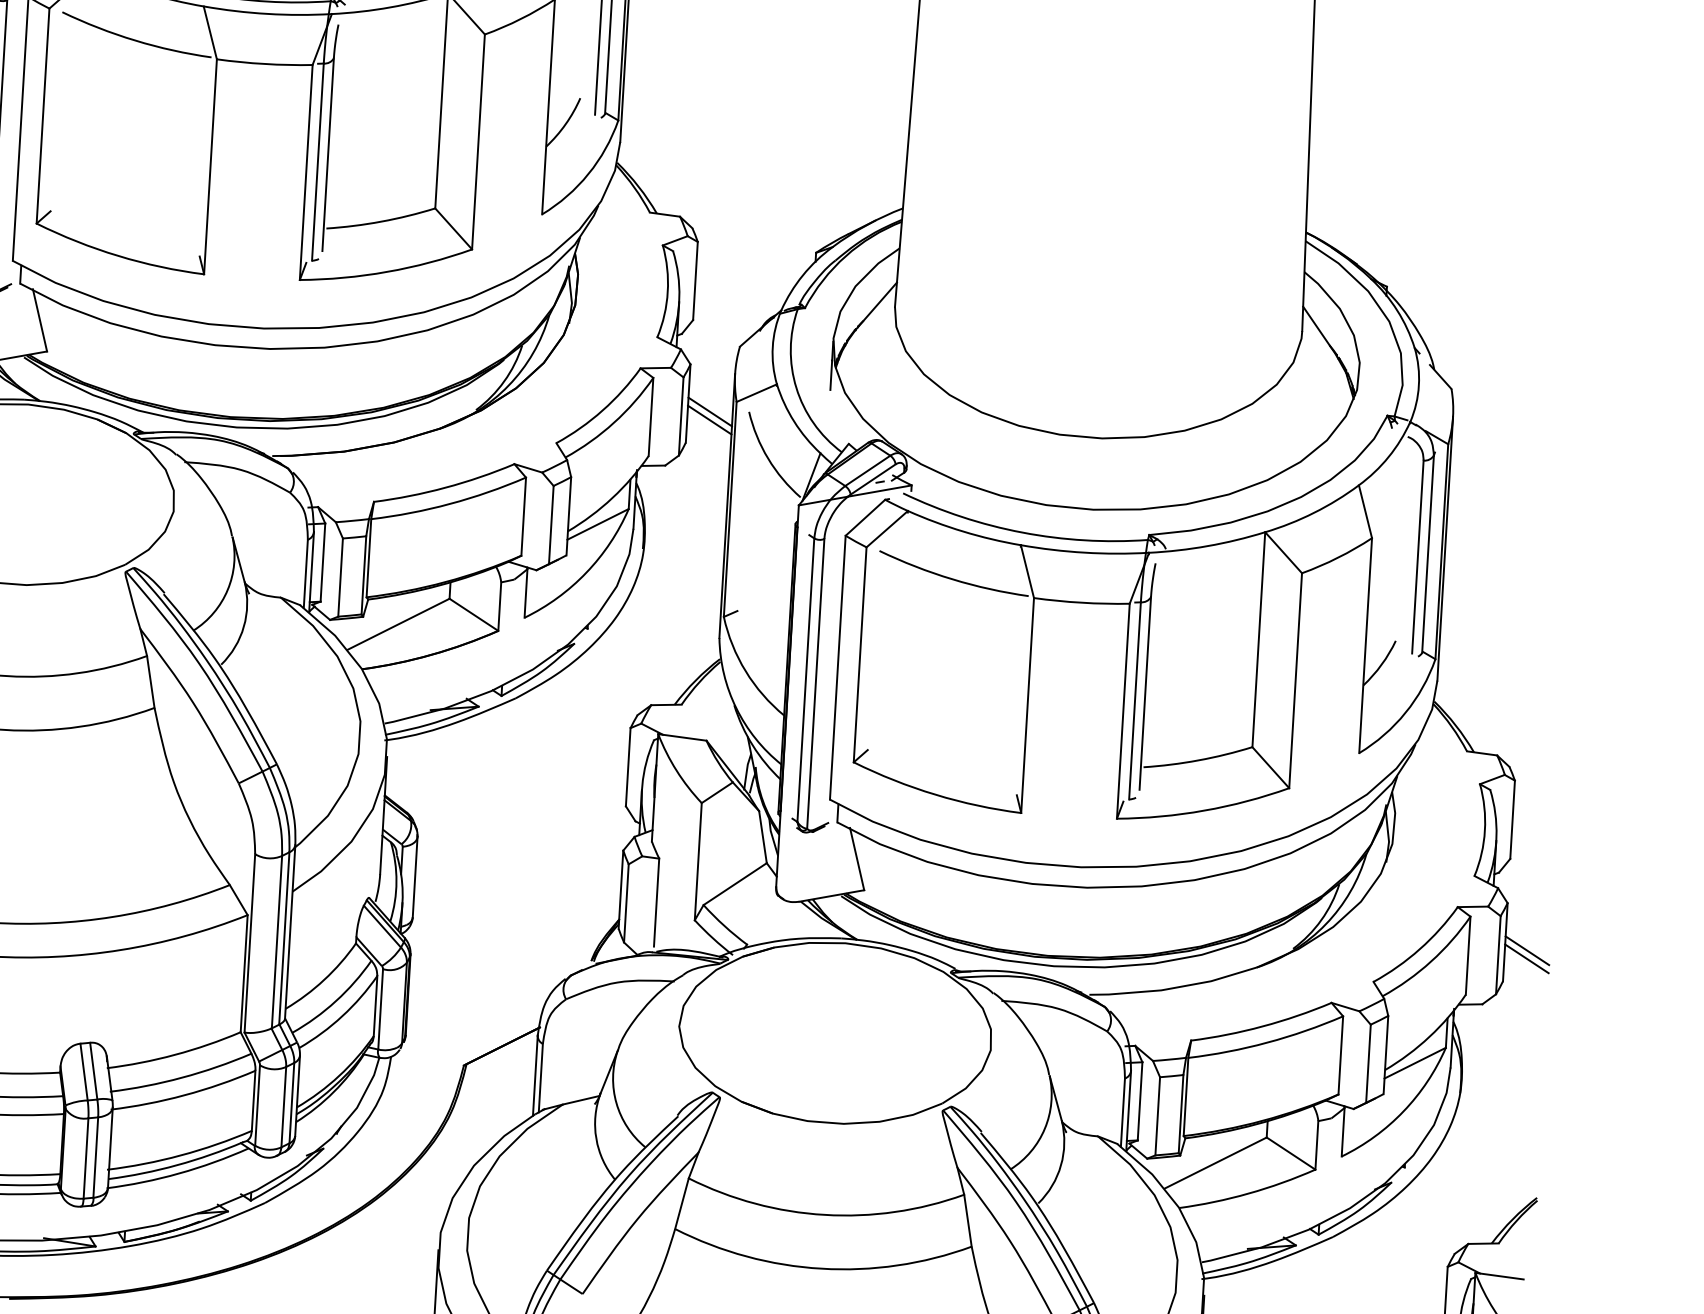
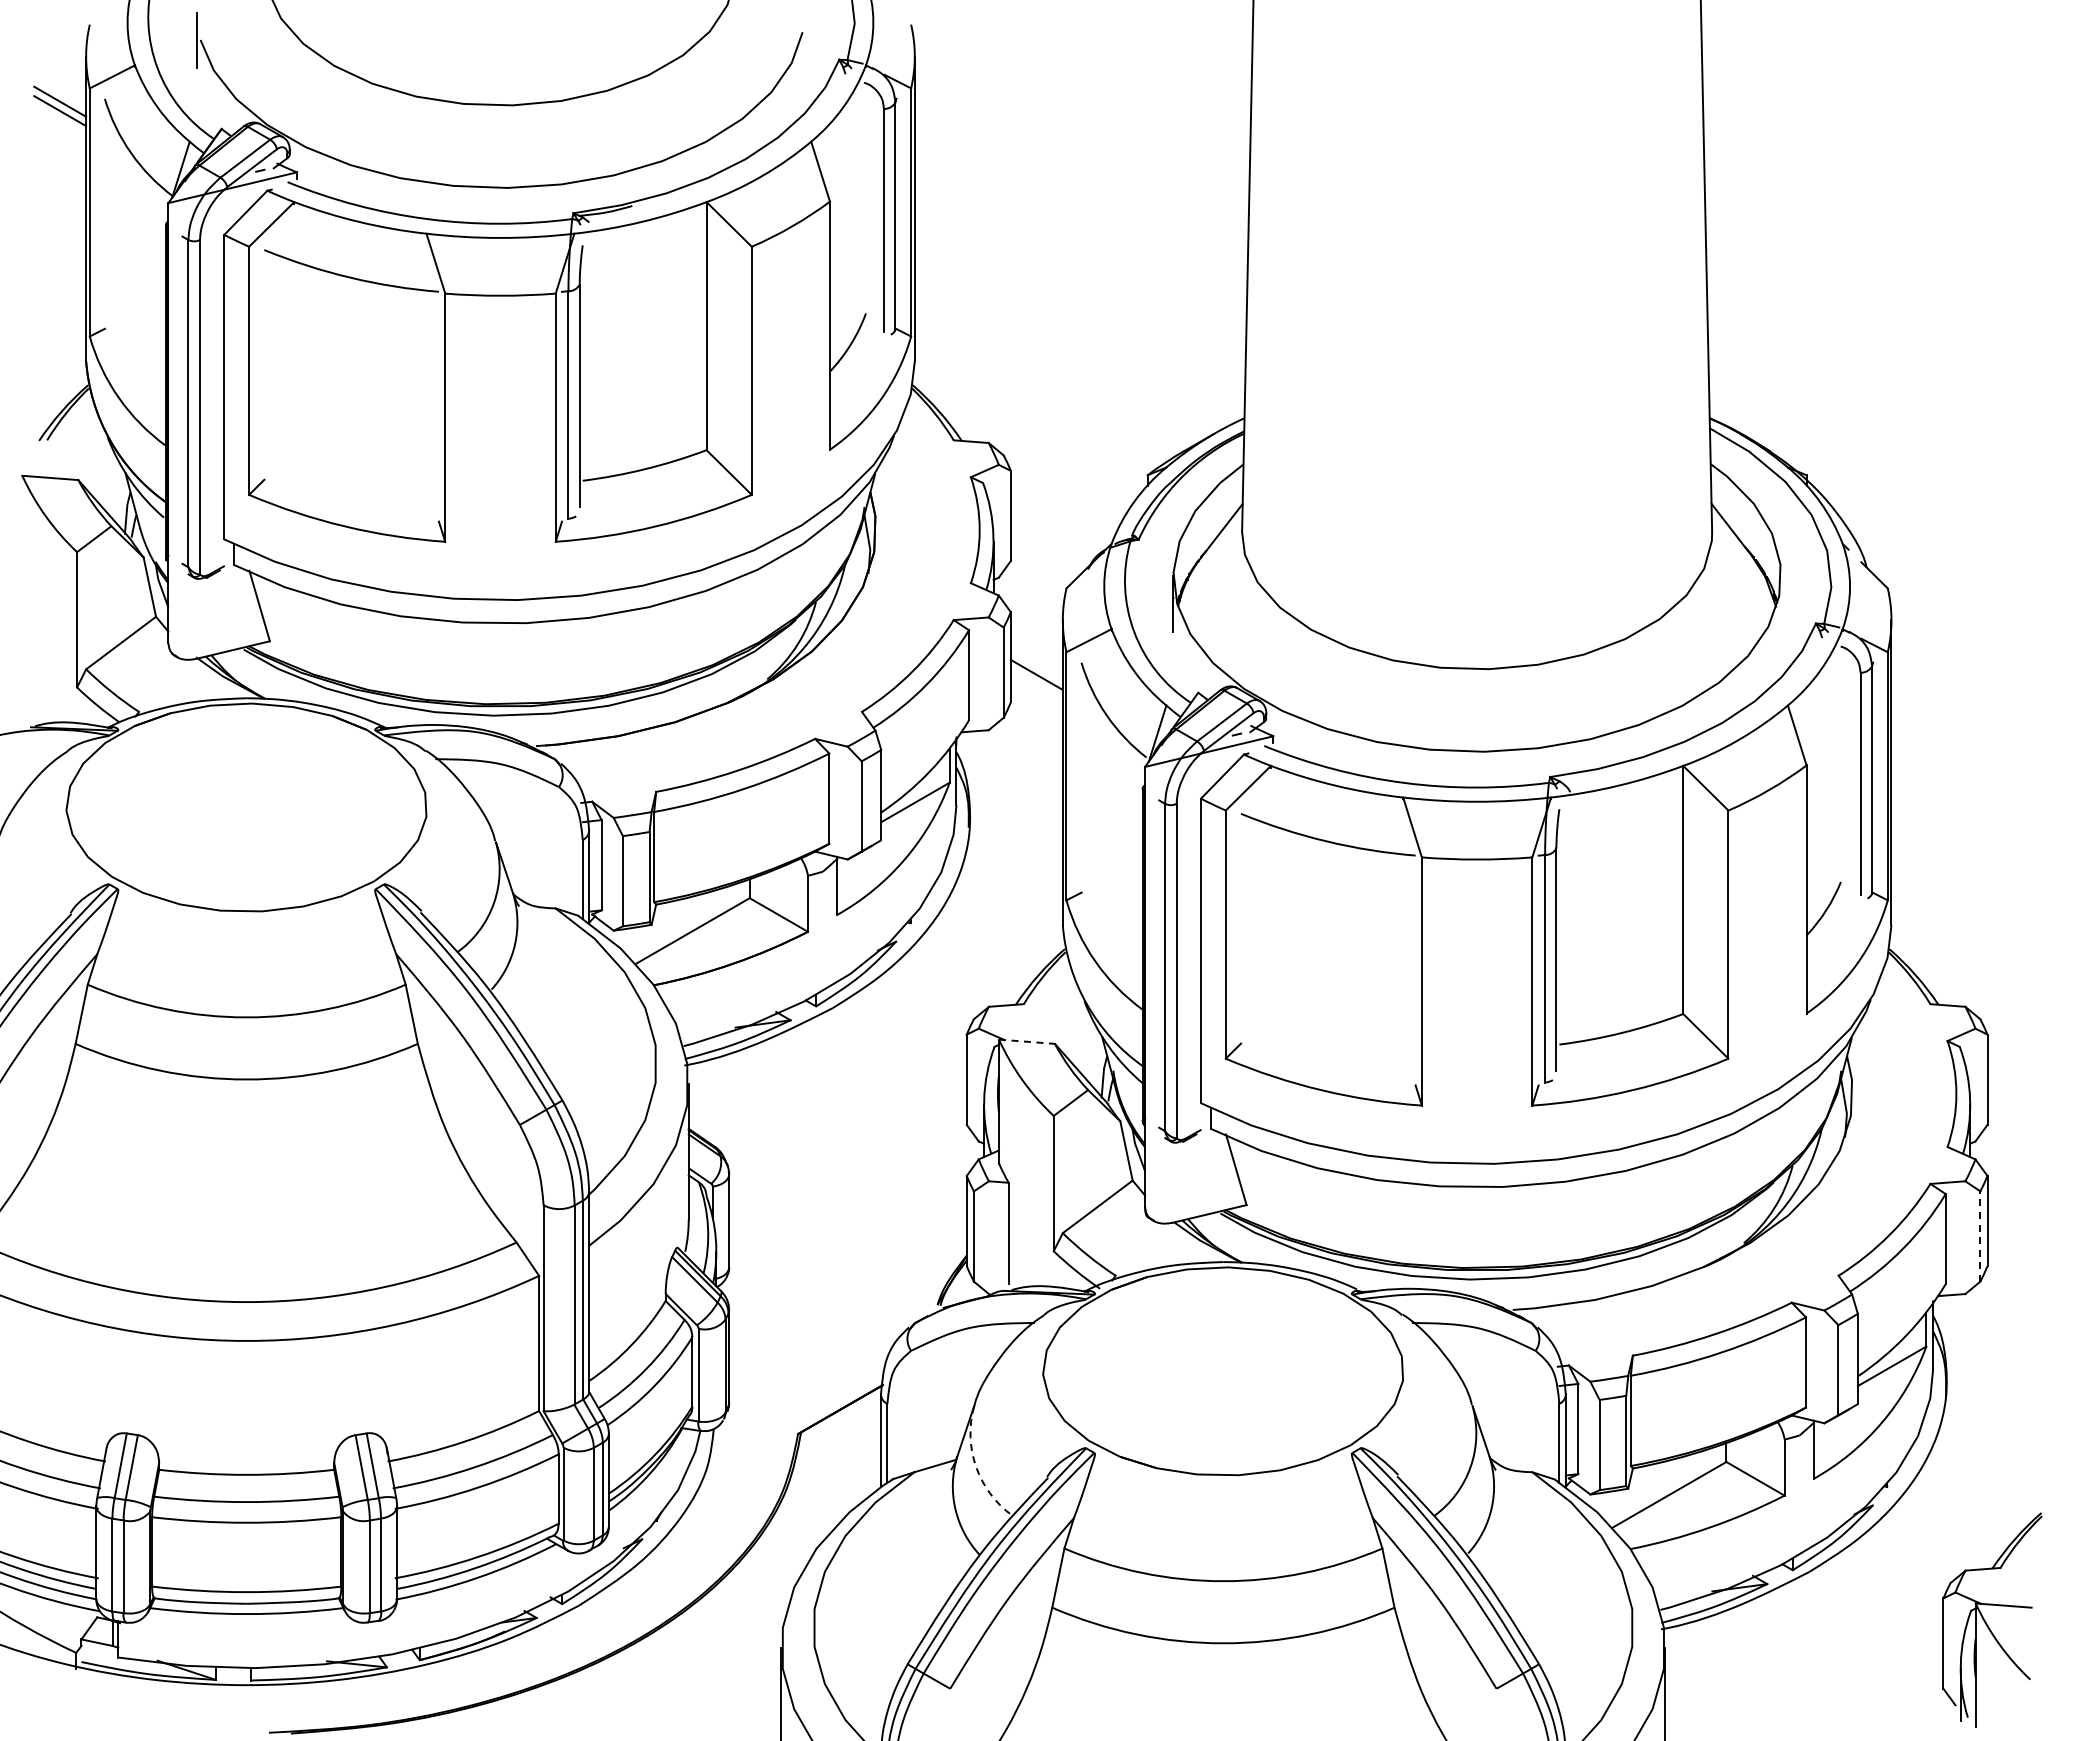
line: (710, 411) -> (1036, 665), removed
line: (682, 737) -> (1027, 1041), solid -> dashed
line: (1527, 950) -> (2013, 1229), removed
line: (1498, 955) -> (1980, 1236), solid -> dashed
line: (1526, 958) -> (2013, 1238), removed
arc: (616, 1103) -> (976, 1467), solid -> dashed

